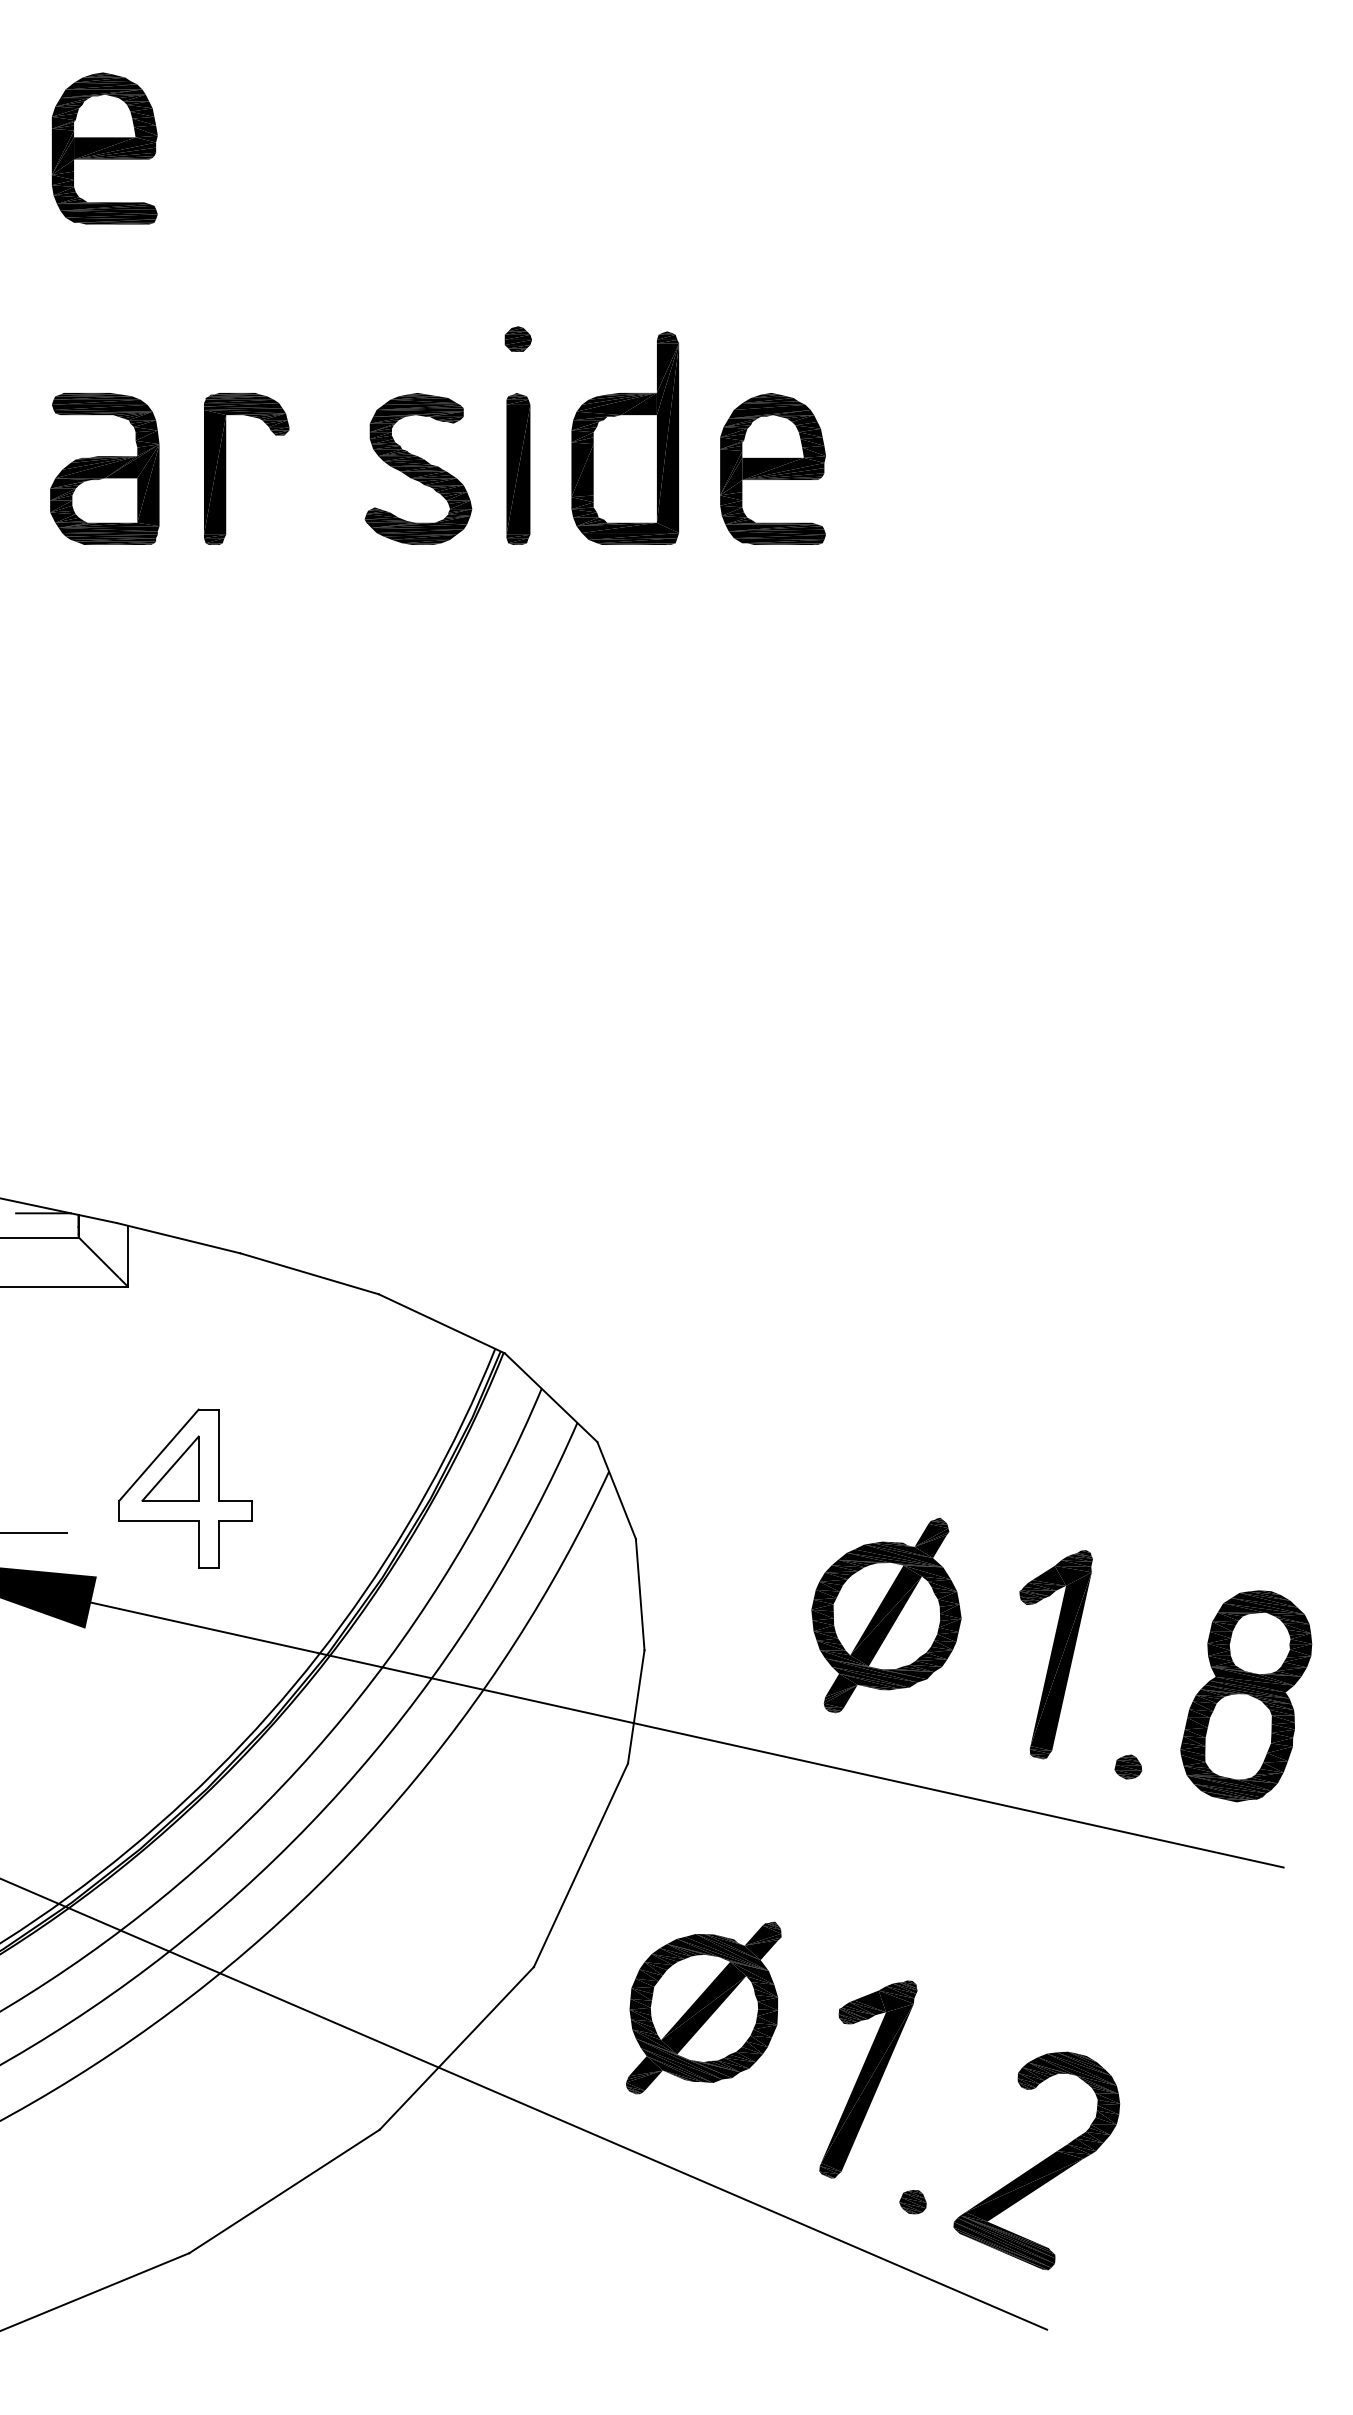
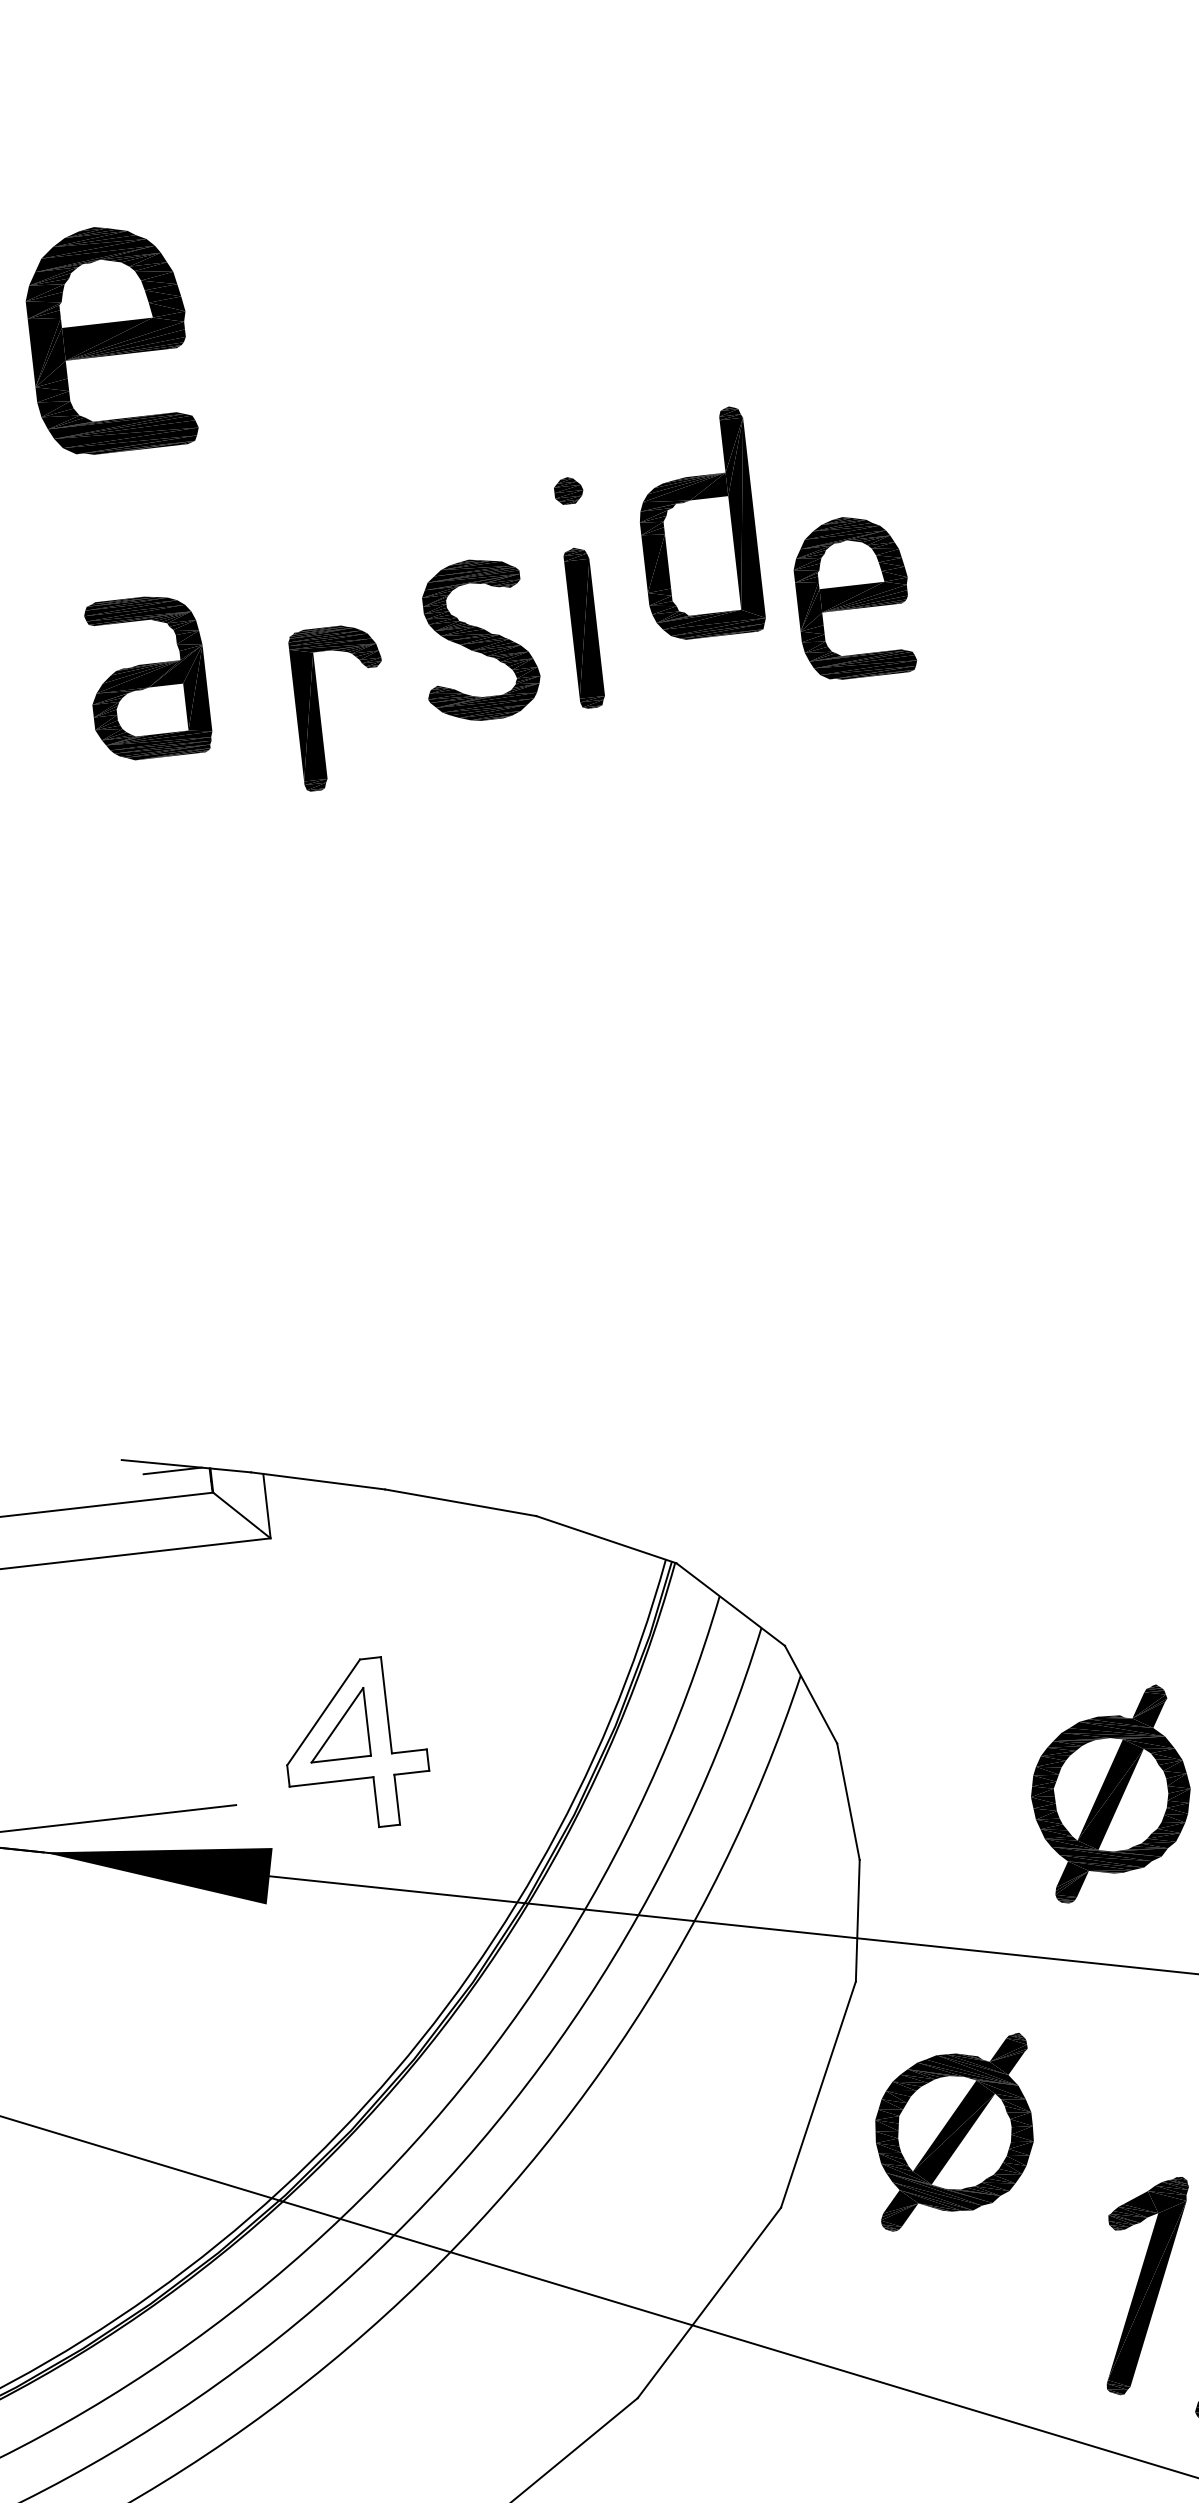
part: (104, 148) -> (108, 339), size x1.4
part: (625, 437) -> (697, 523), moved
part: (226, 468) -> (319, 708), moved
part: (703, 2007) -> (953, 2131), moved

